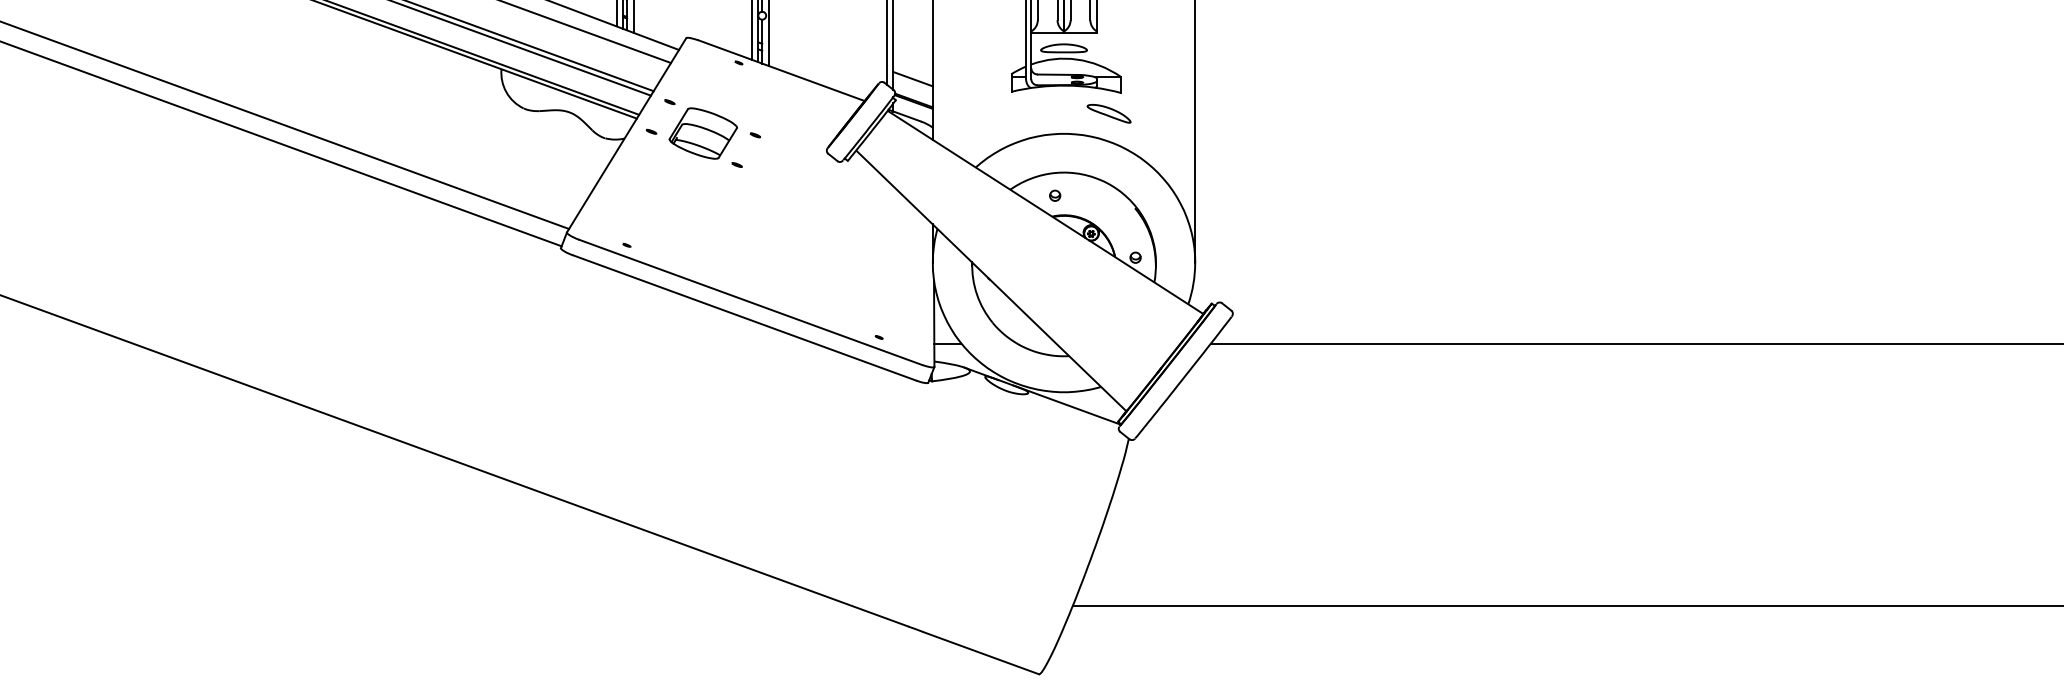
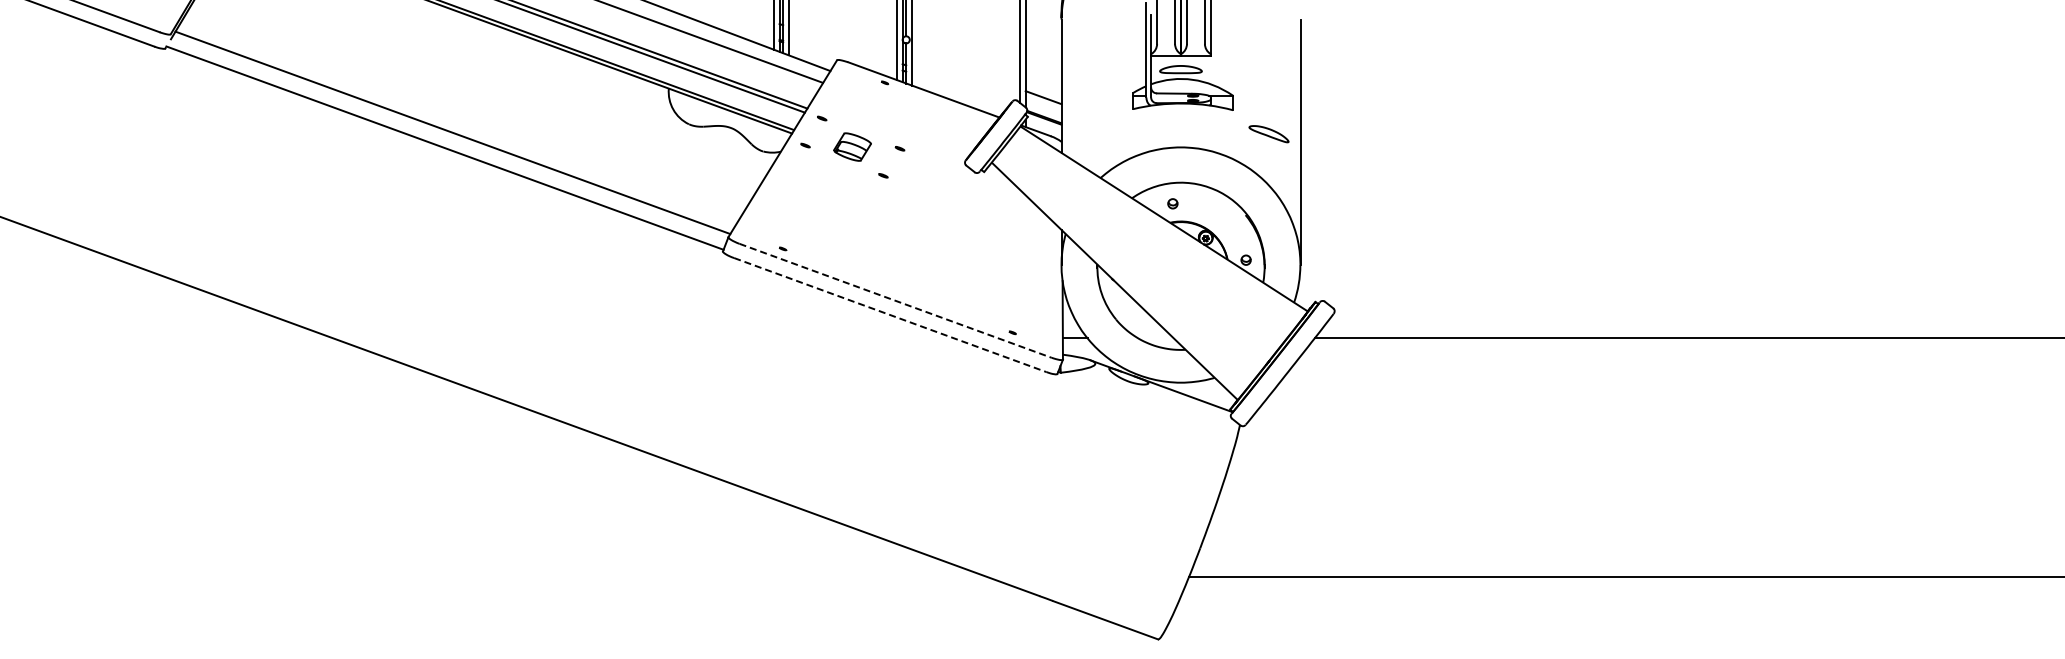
part: (1108, 114) -> (1268, 134), moved
part: (703, 132) -> (852, 146), size x0.6
line: (751, 303) -> (896, 301), solid -> dashed
line: (744, 318) -> (890, 315), solid -> dashed

